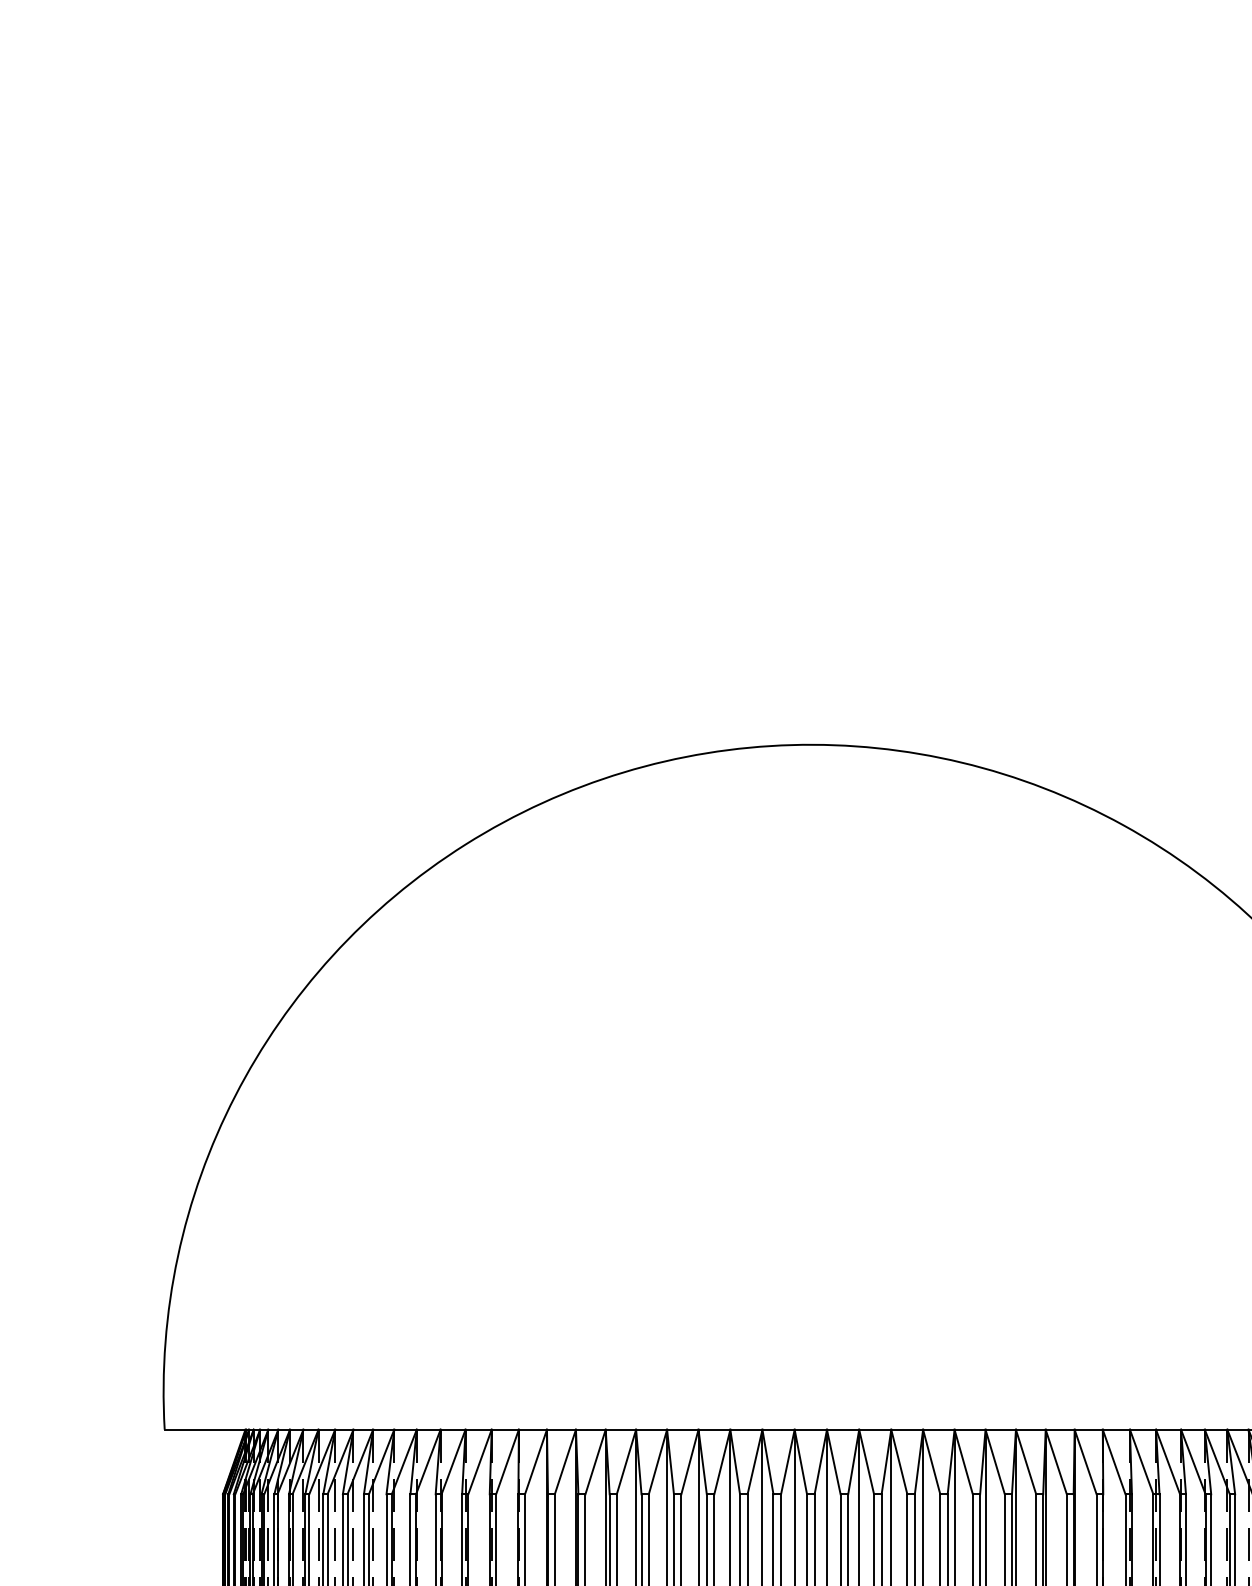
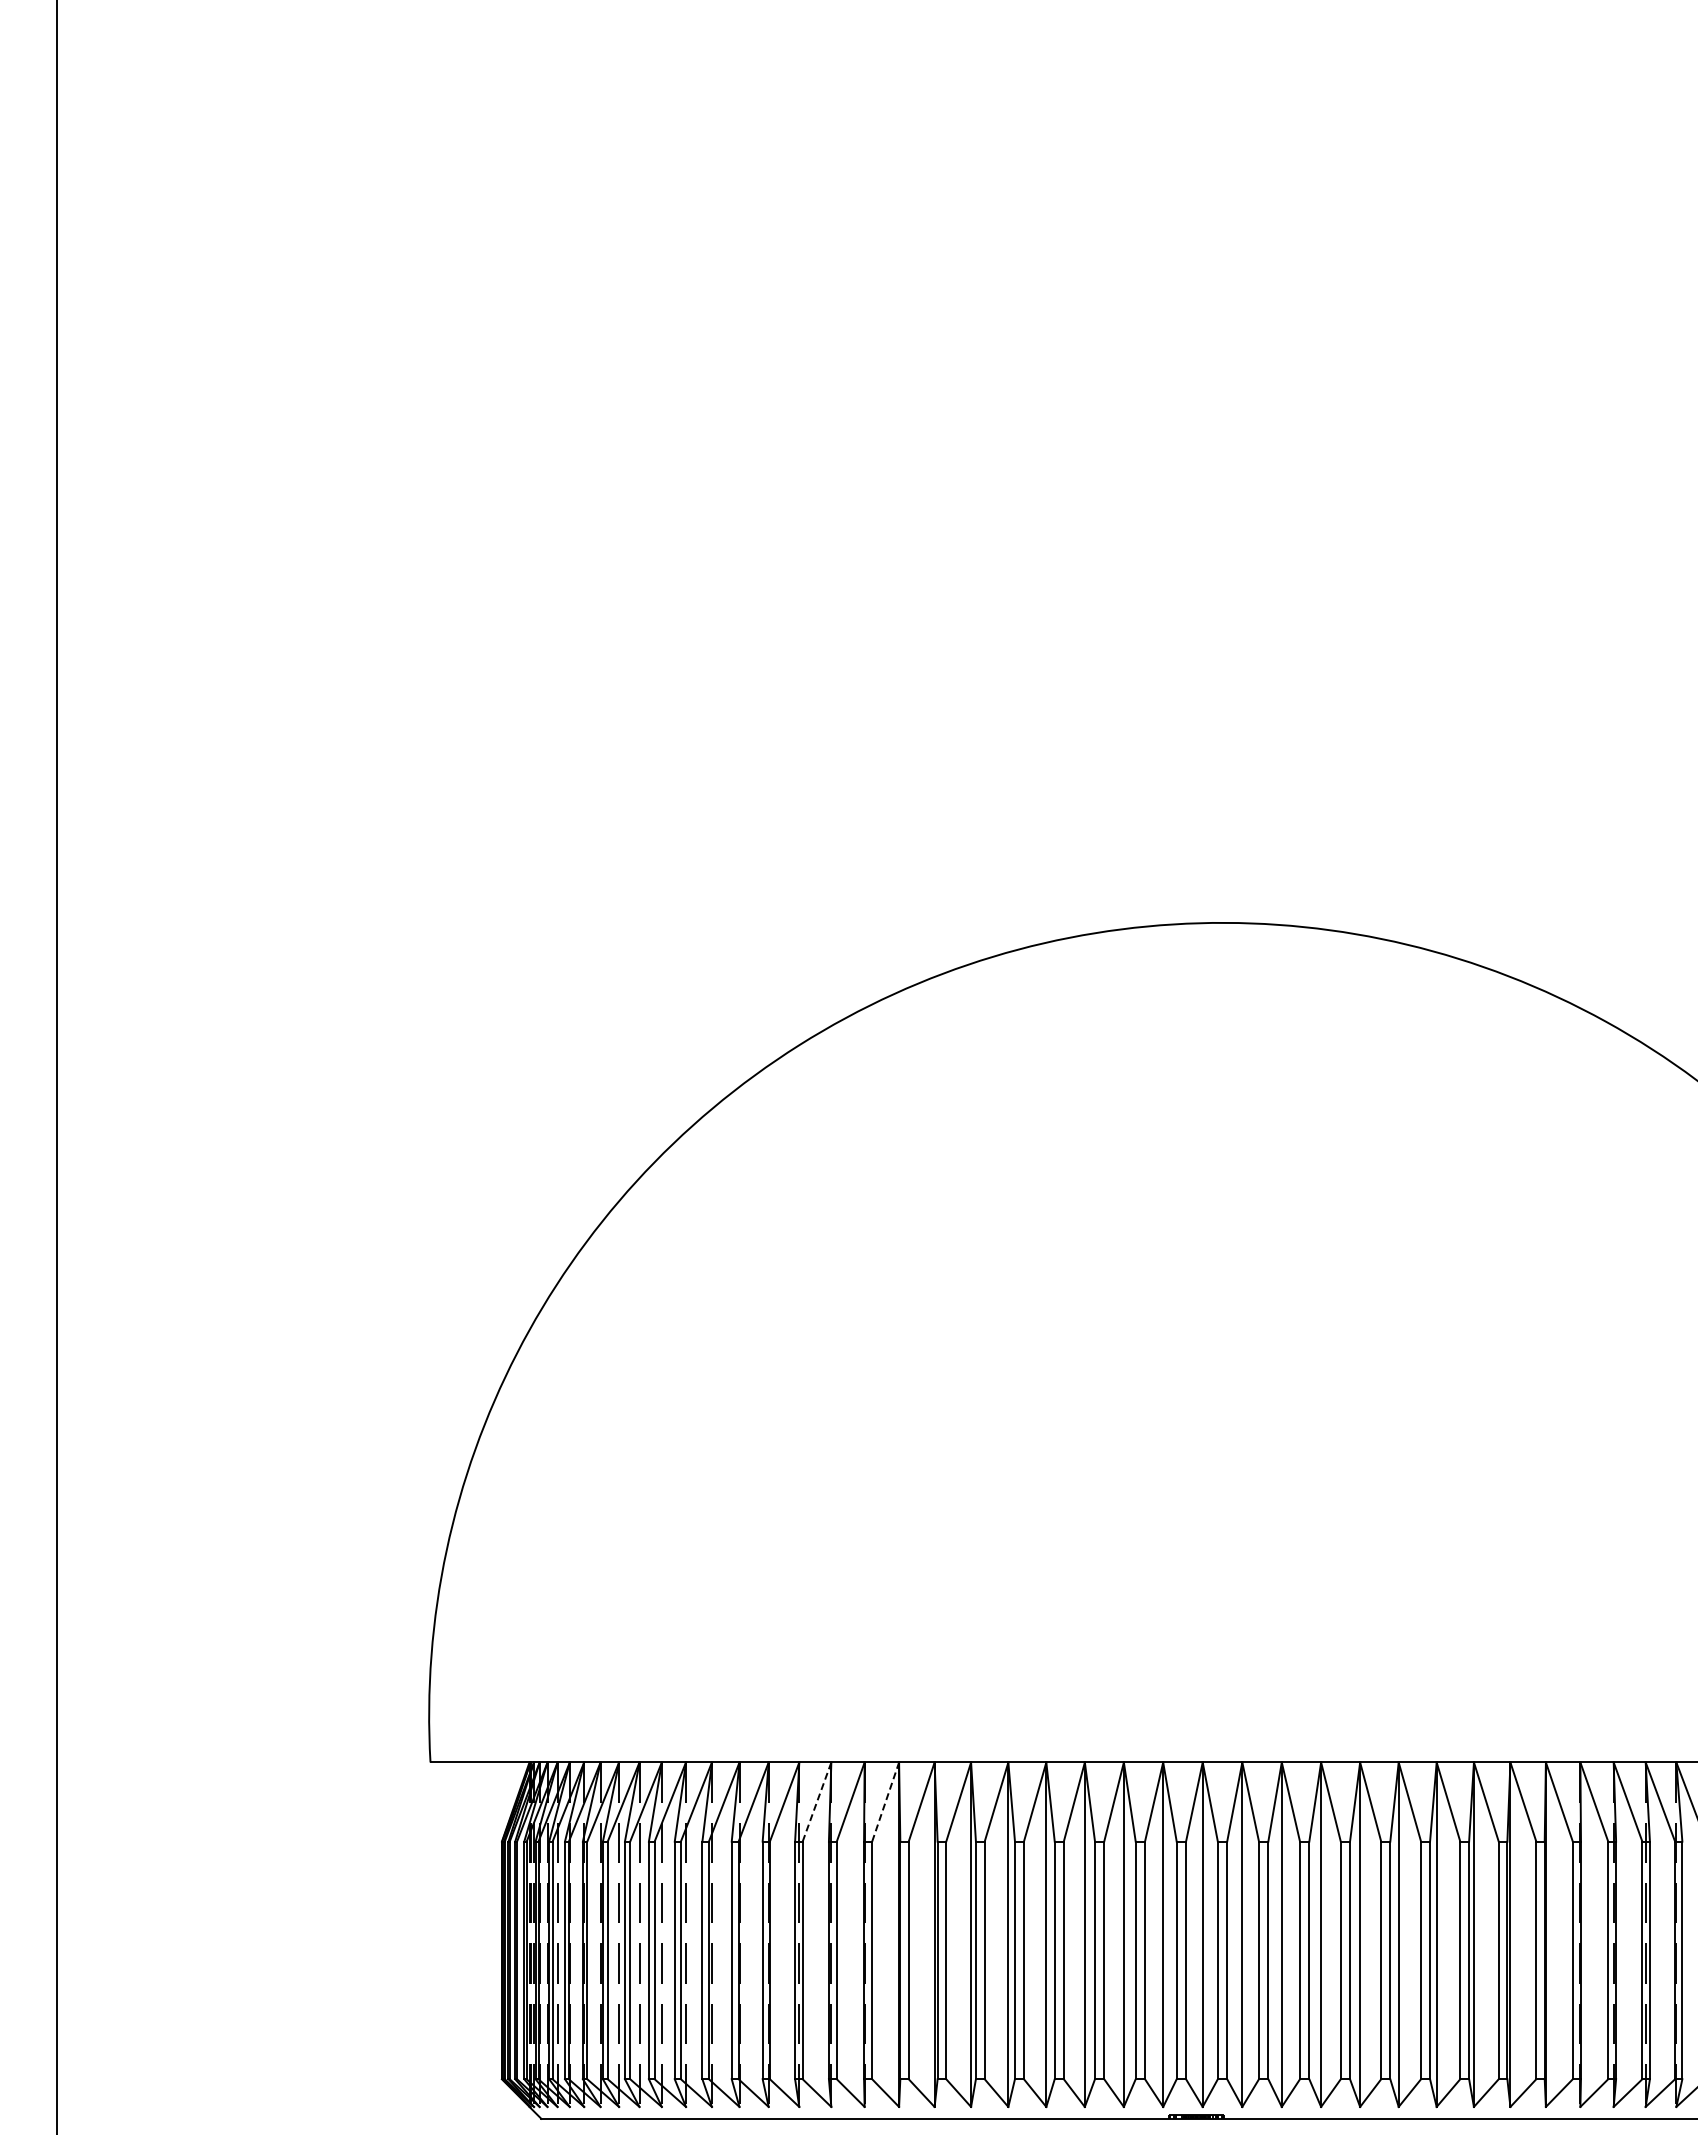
line: (480, 1461) -> (817, 1801), solid -> dashed
line: (535, 1462) -> (885, 1802), solid -> dashed

